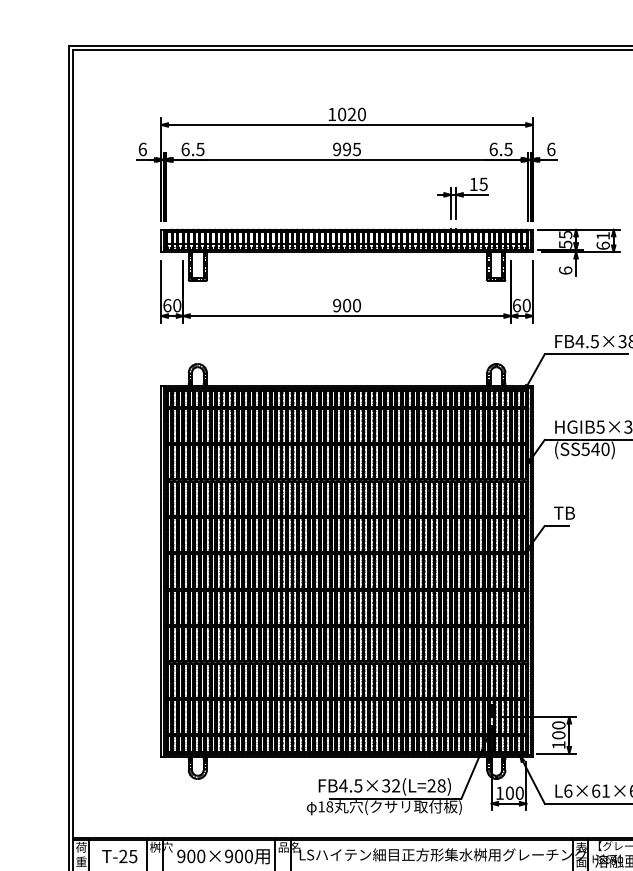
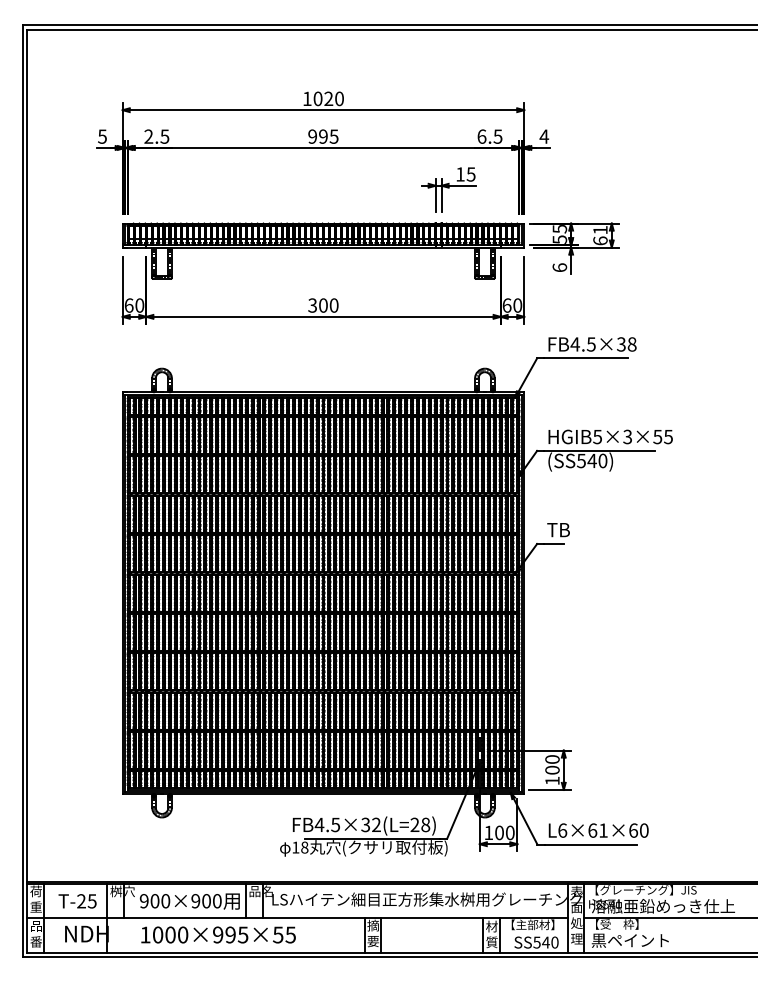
text: (142, 149) -> (102, 136), 6 -> 5
text: (185, 149) -> (148, 136), 6.5 -> 2.5
text: (551, 149) -> (544, 136), 6 -> 4
text: (336, 305) -> (312, 305), 900 -> 300

